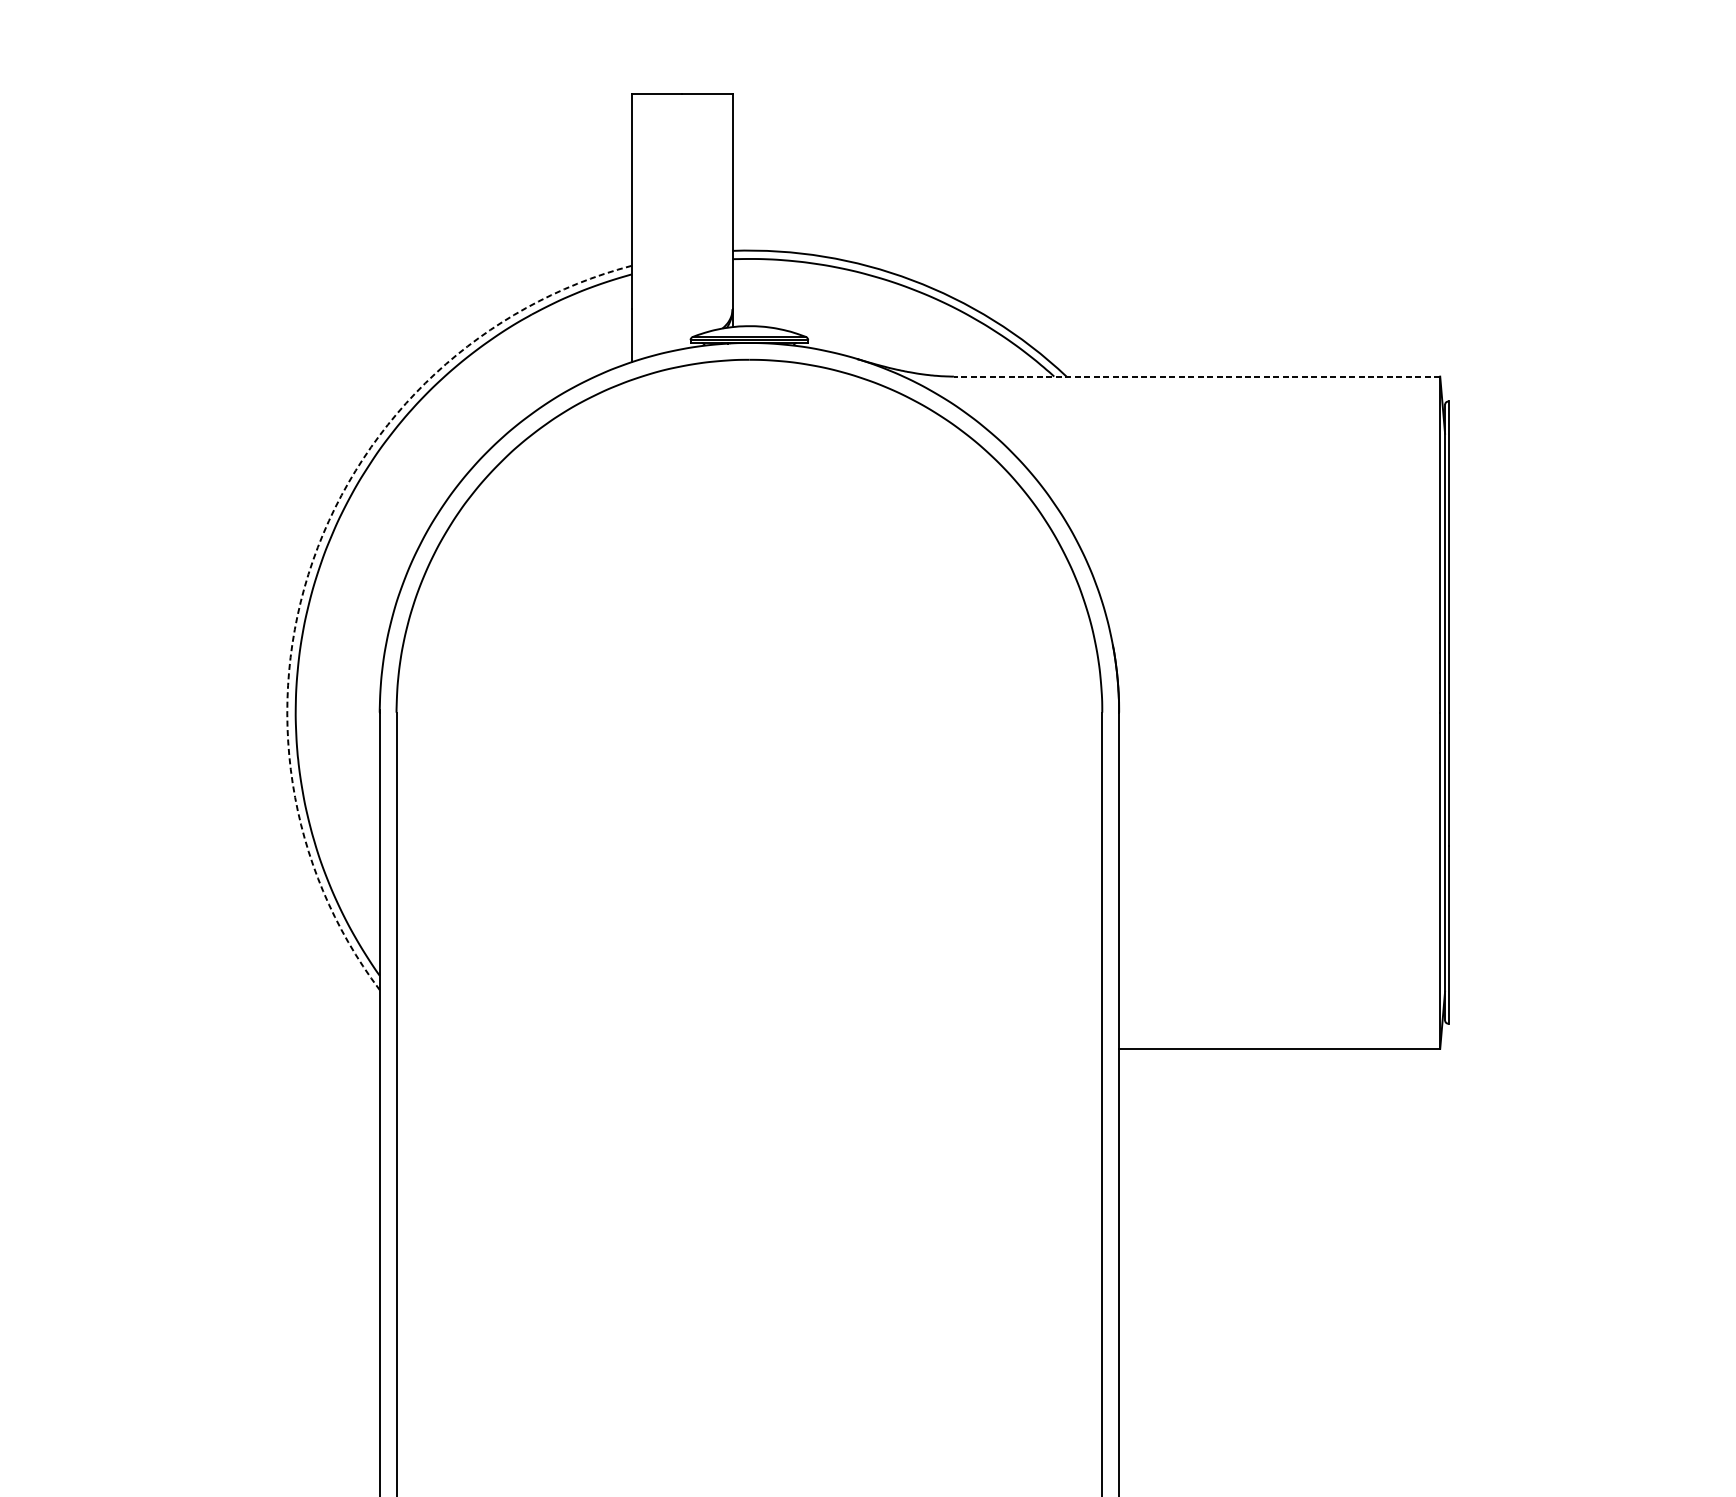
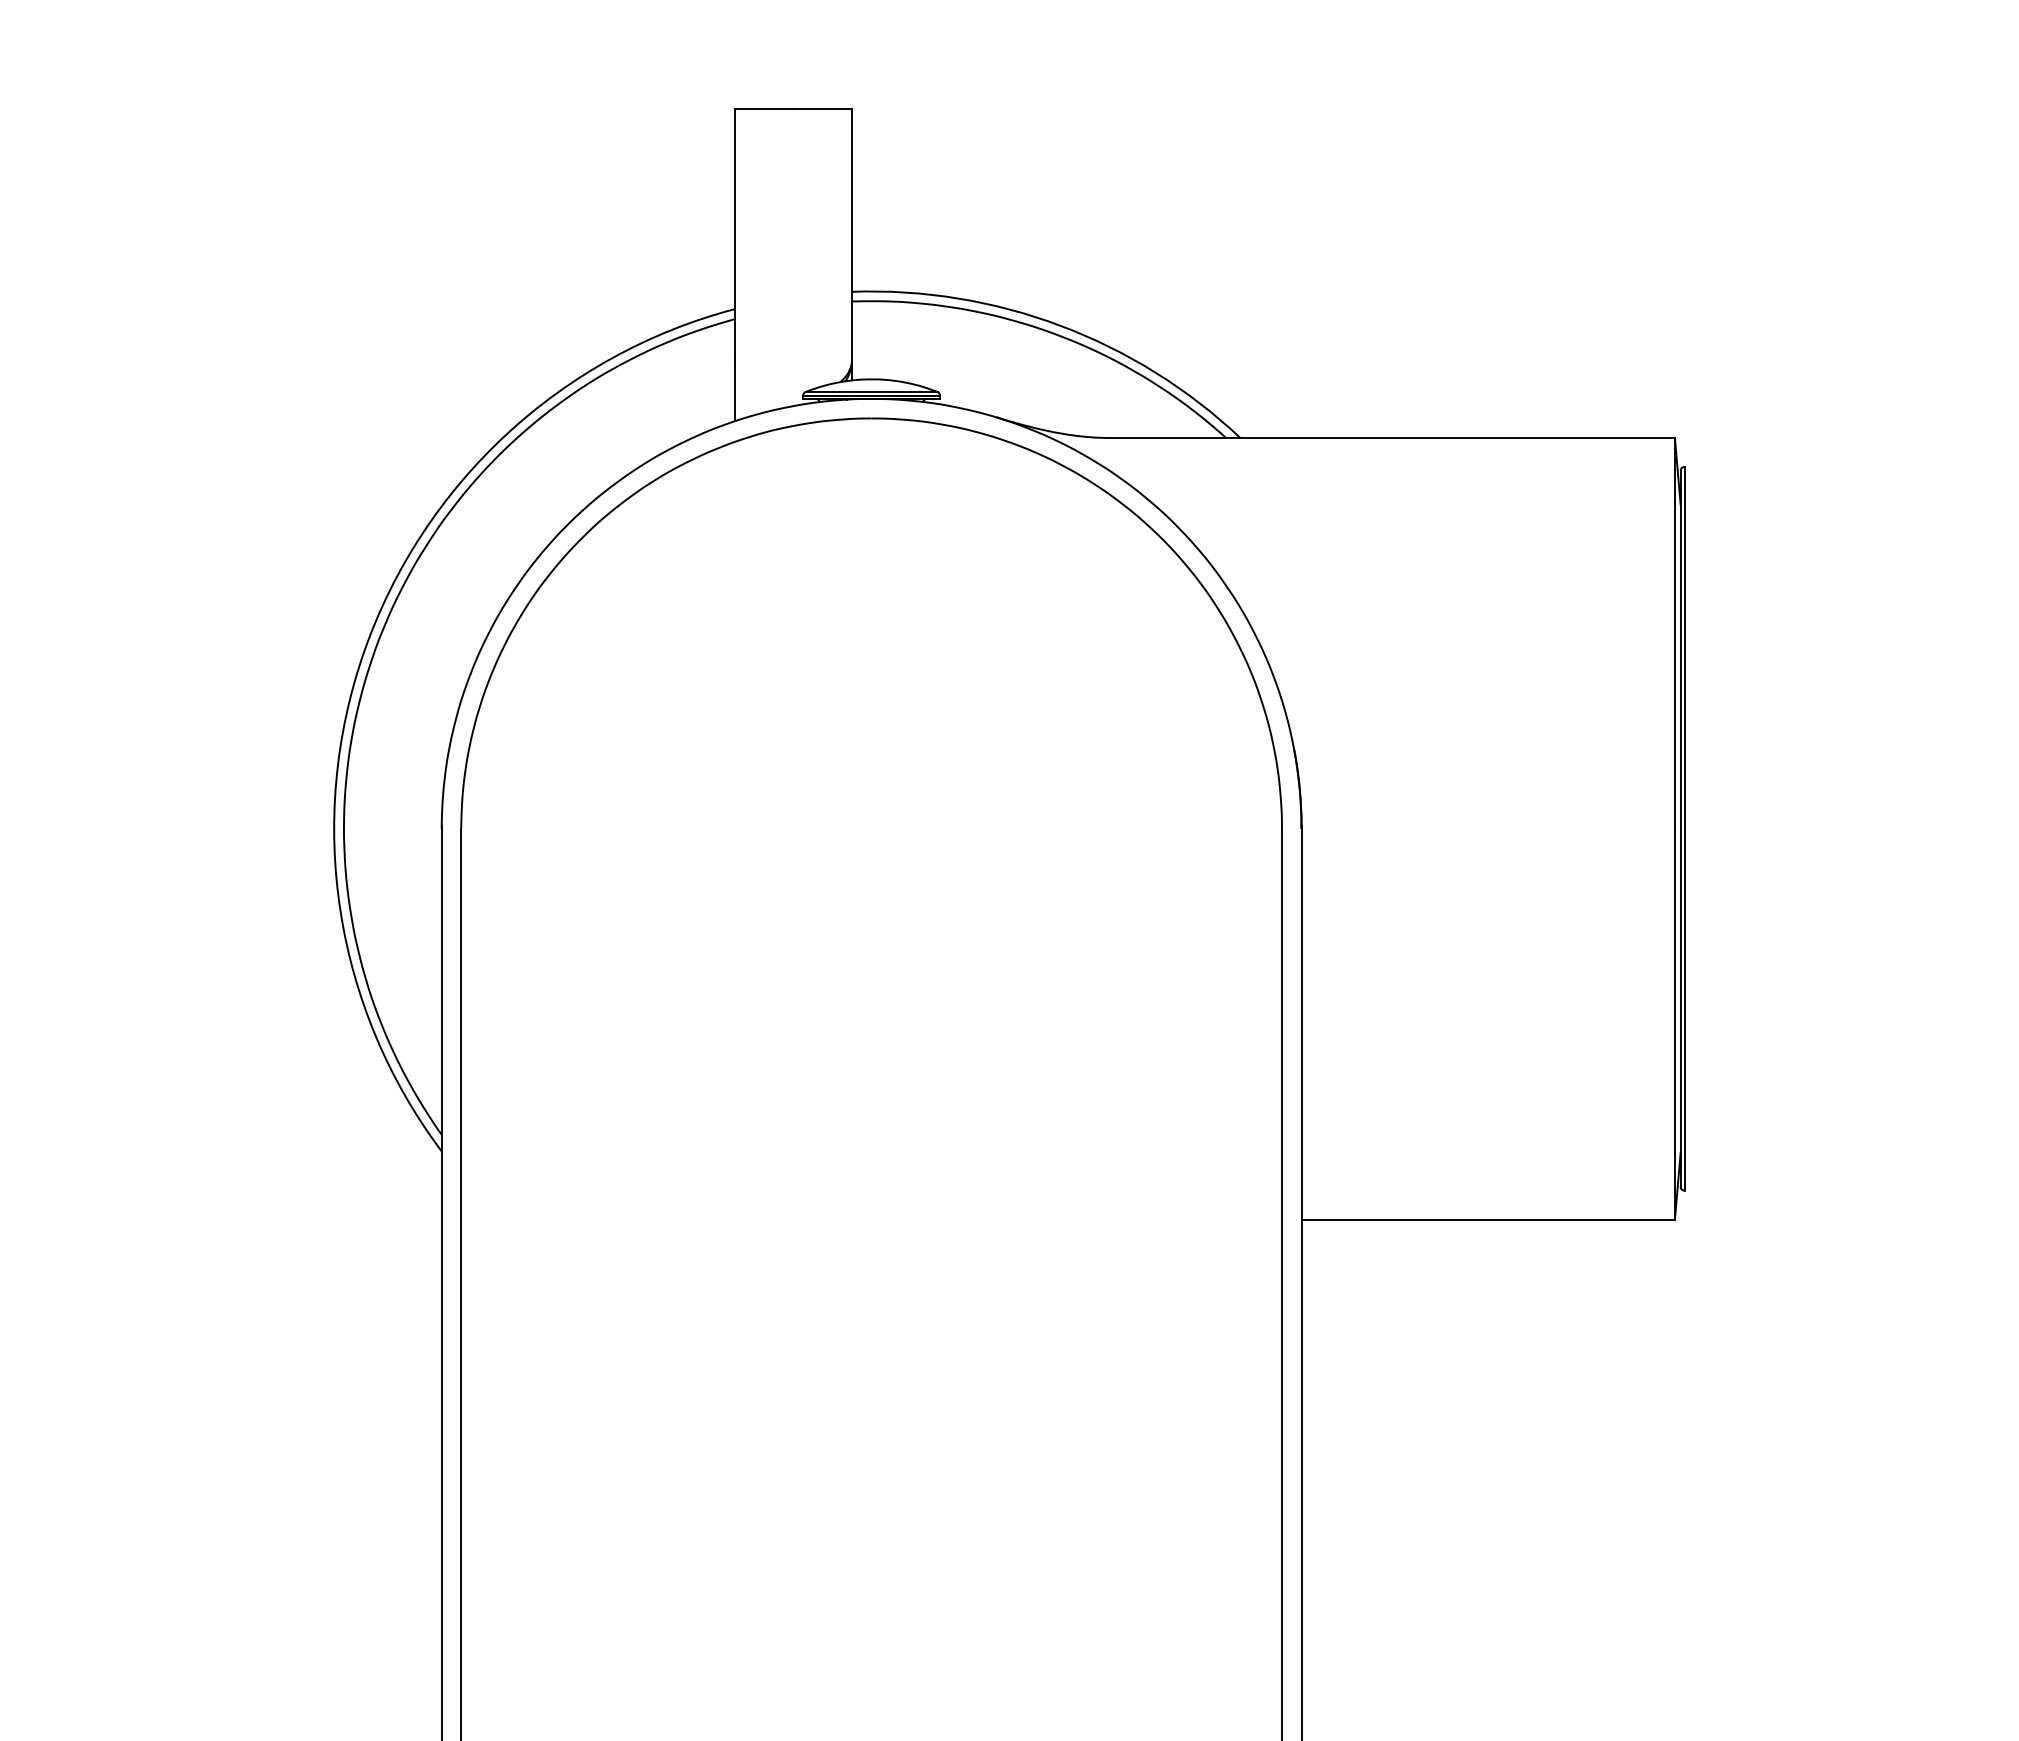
line: (1197, 377) -> (1392, 438), dashed -> solid
arc: (313, 561) -> (364, 652), dashed -> solid

